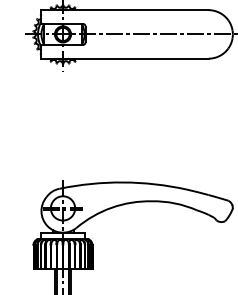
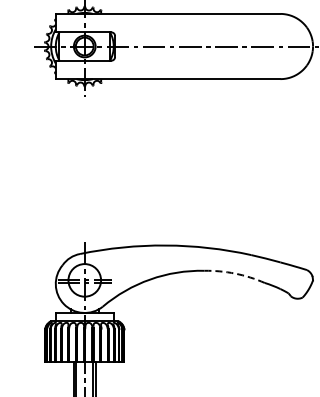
arc: (175, 203) -> (235, 273), solid -> dashed

